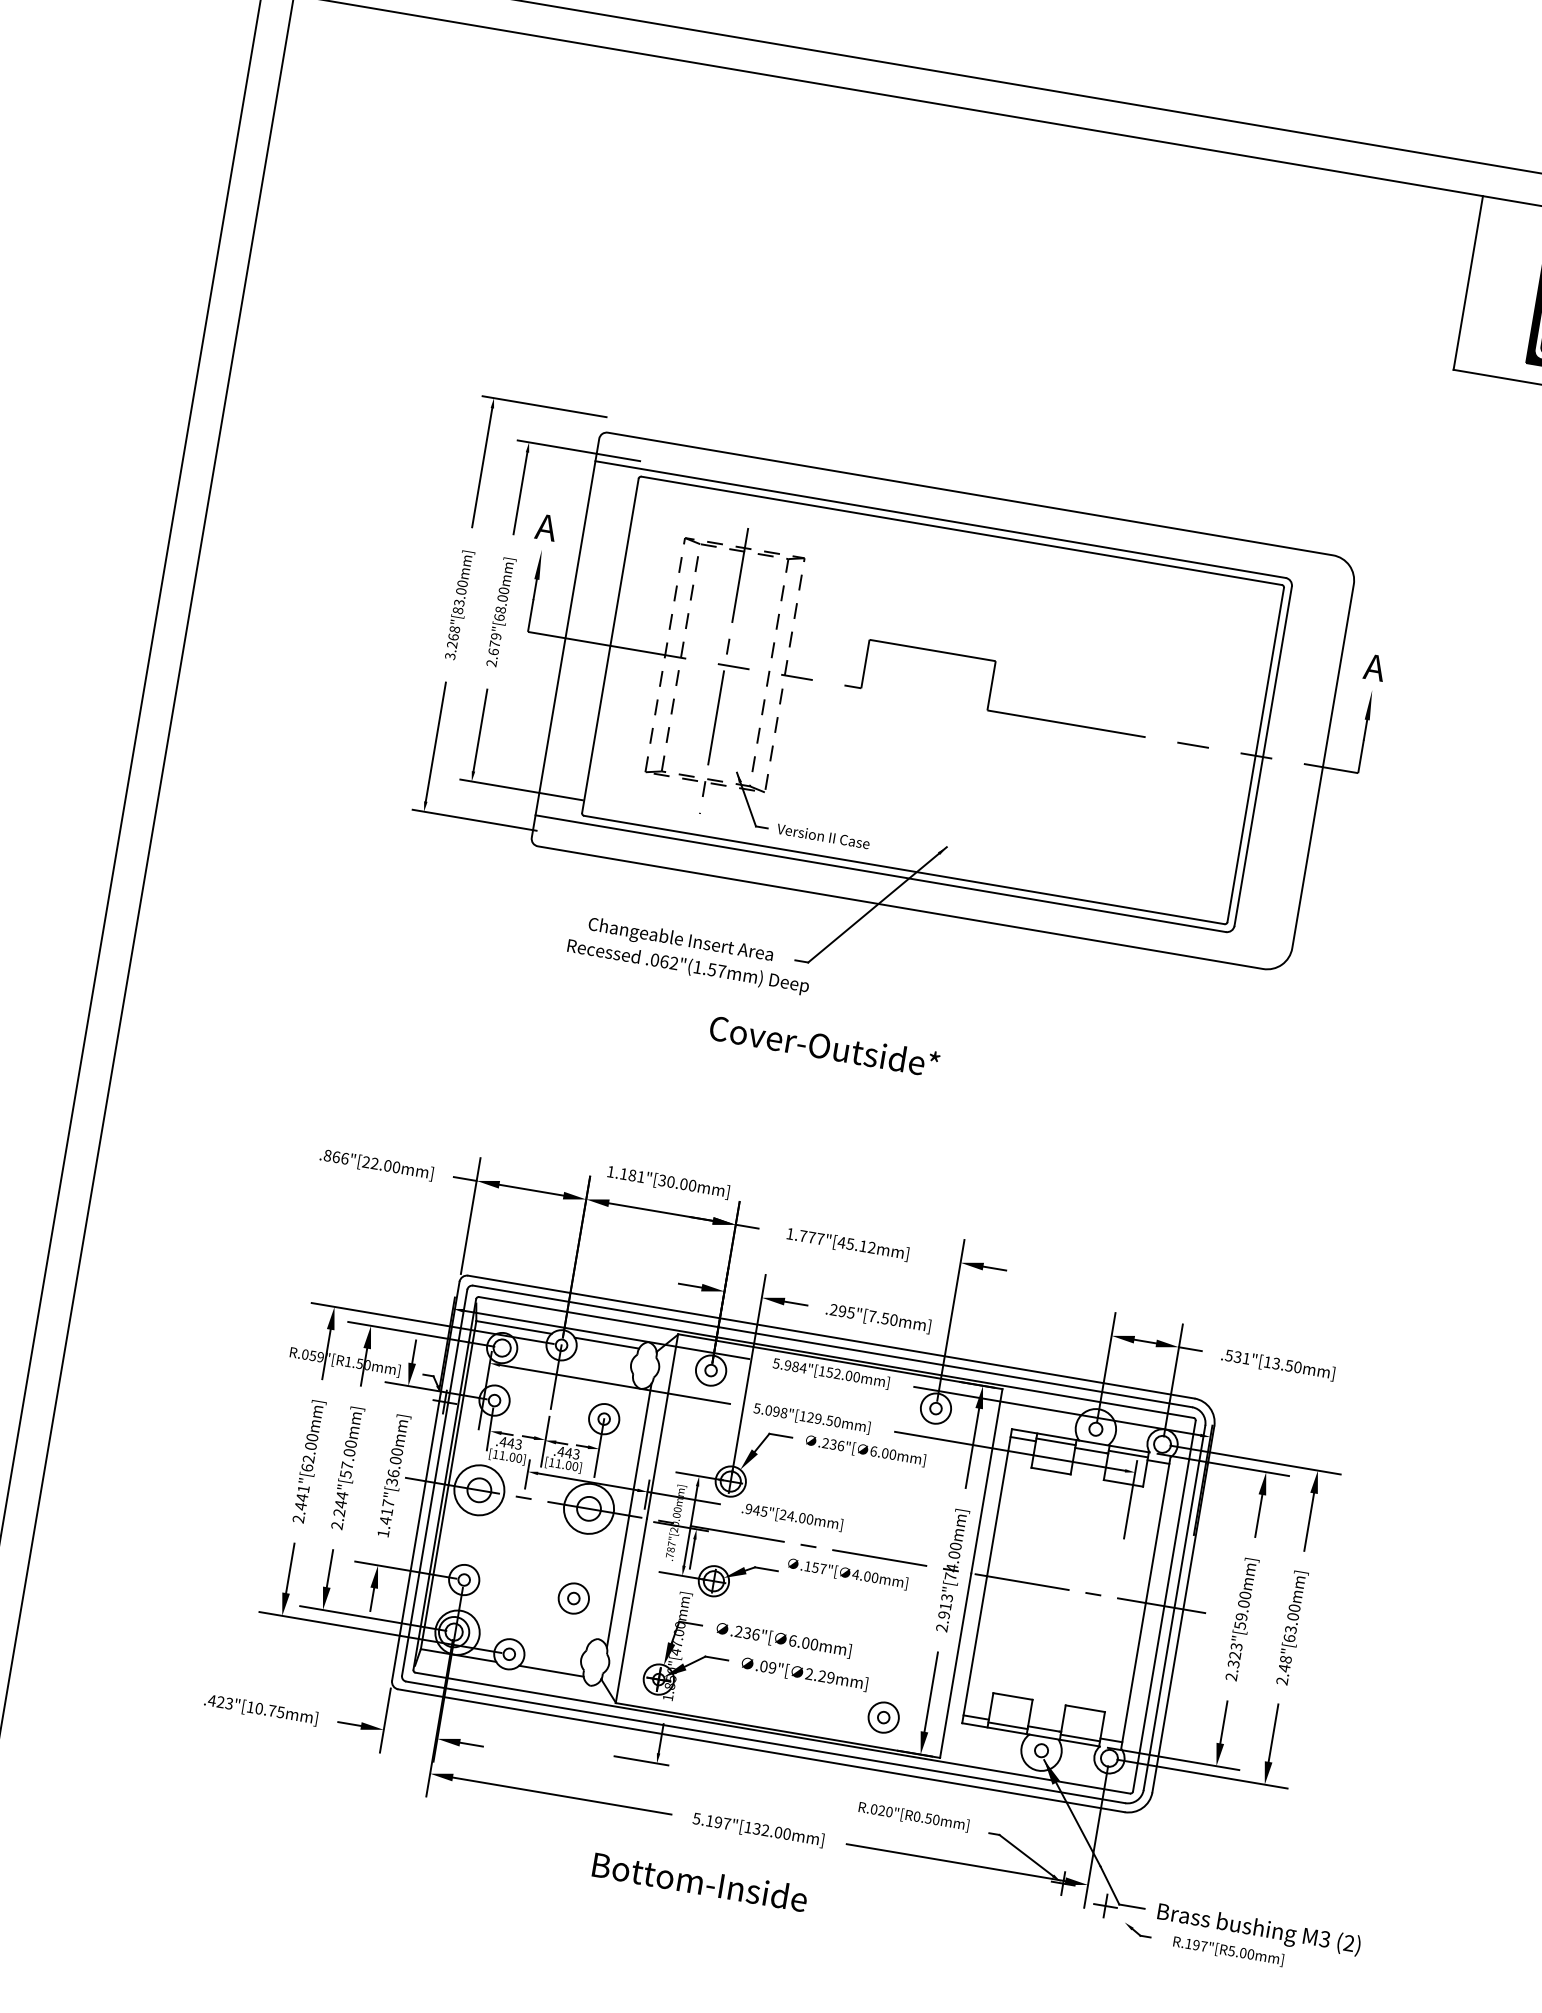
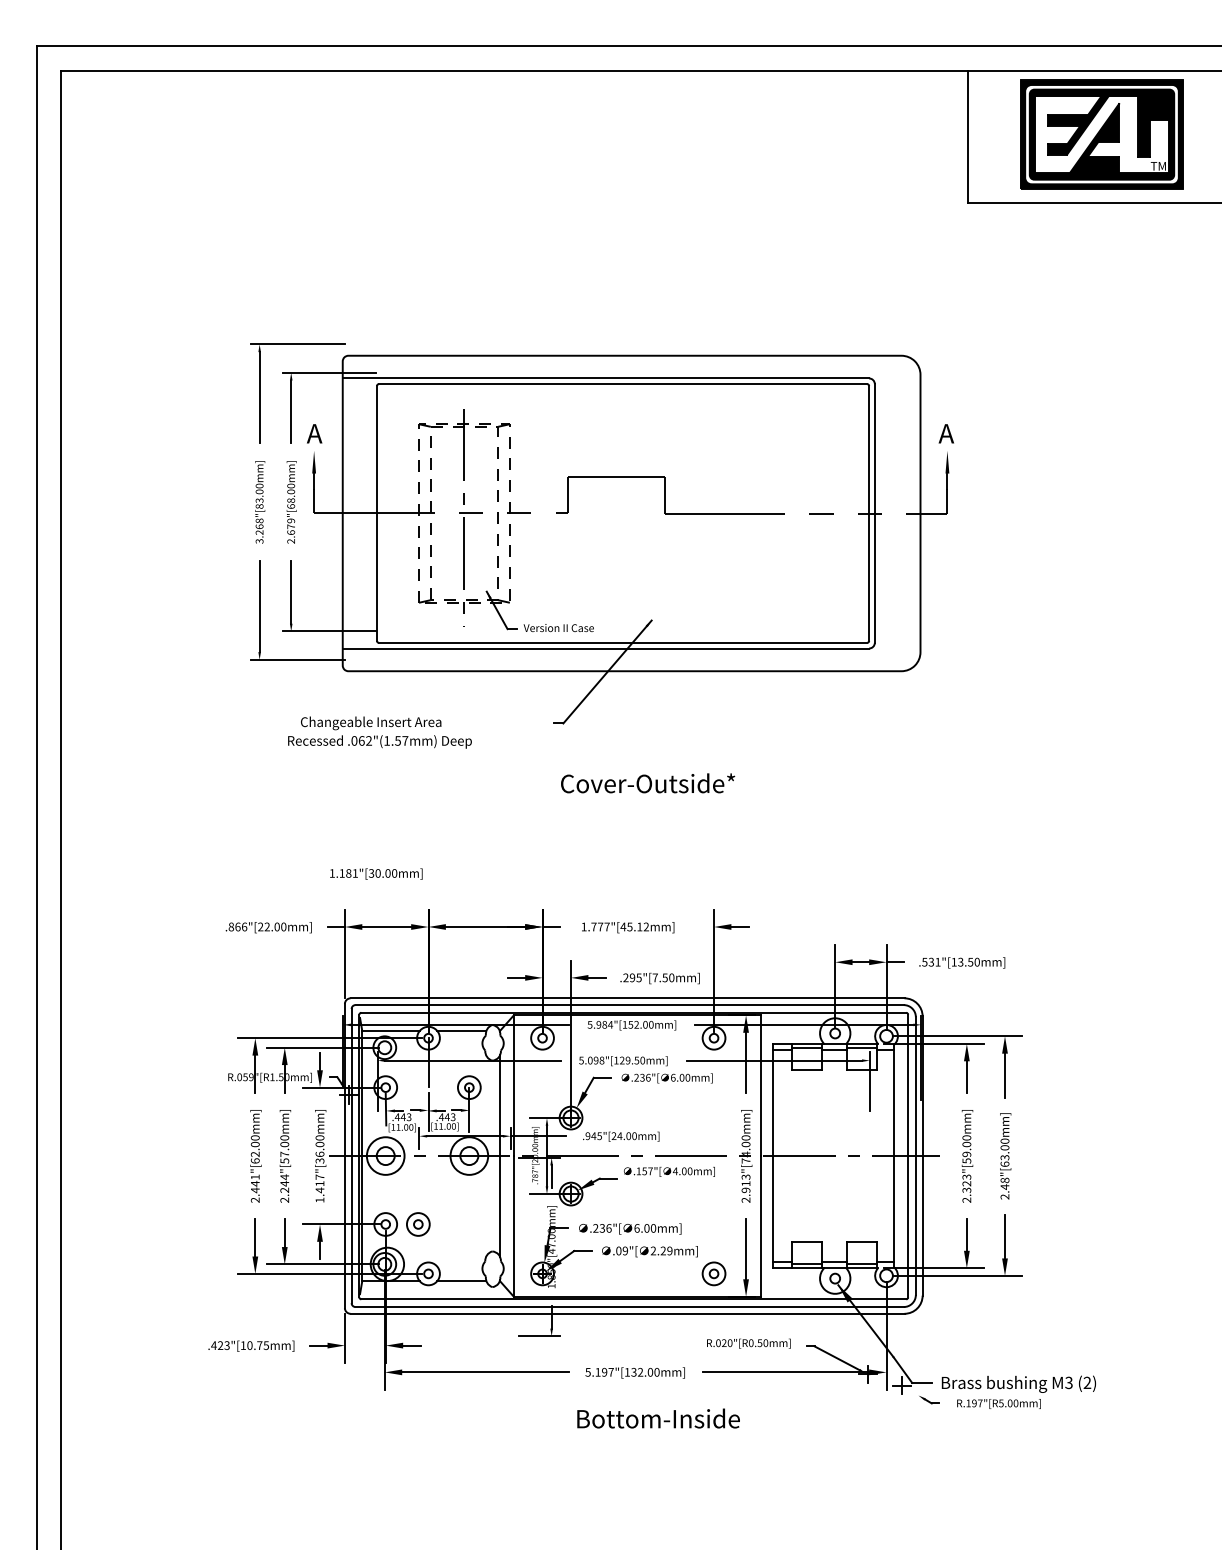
text: (689, 954) -> (379, 732), moved
text: (825, 1046) -> (648, 783), moved
text: (668, 1181) -> (376, 873), moved
part: (574, 1598) -> (418, 1224), moved
text: (700, 1881) -> (658, 1418), moved

